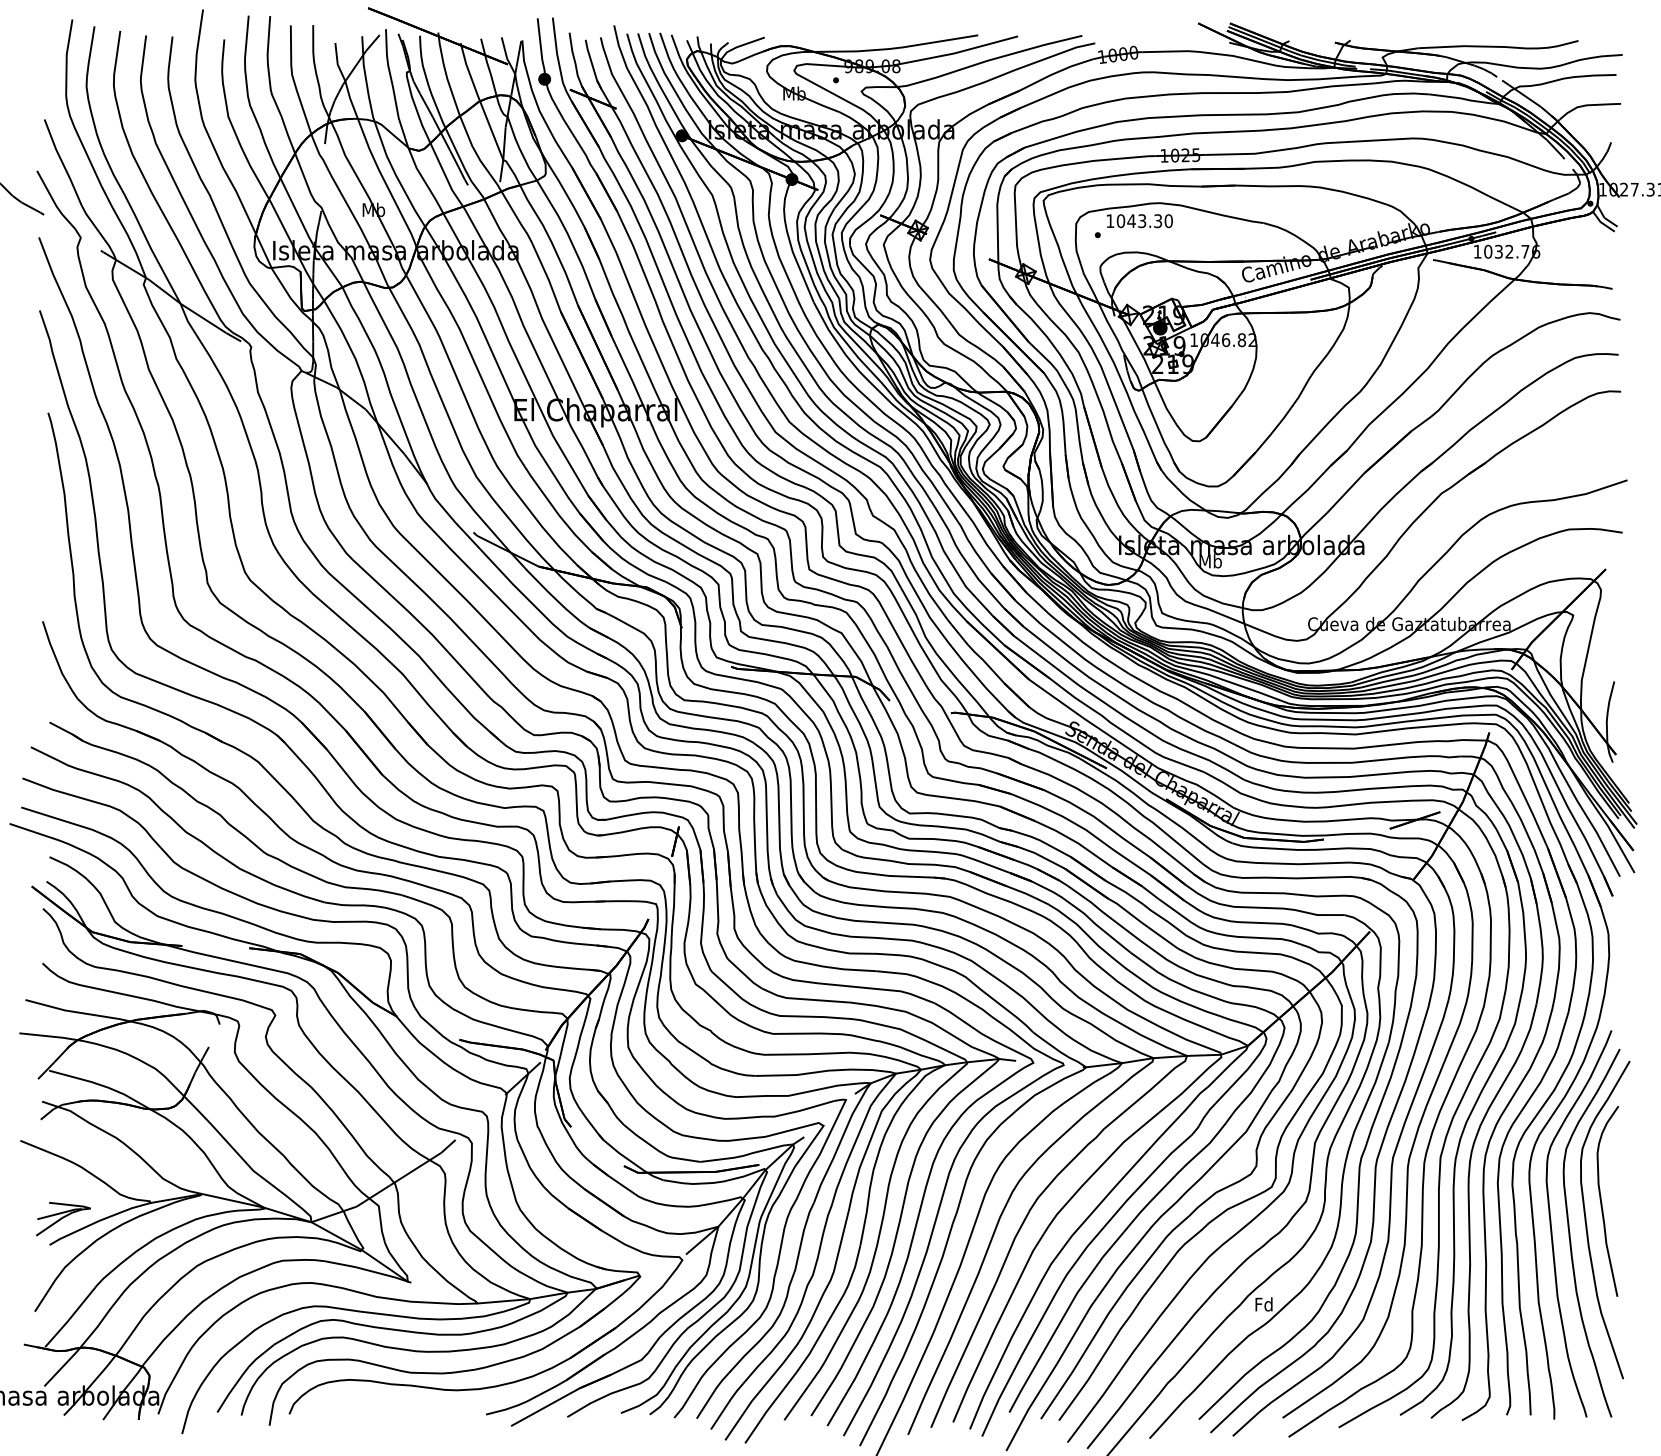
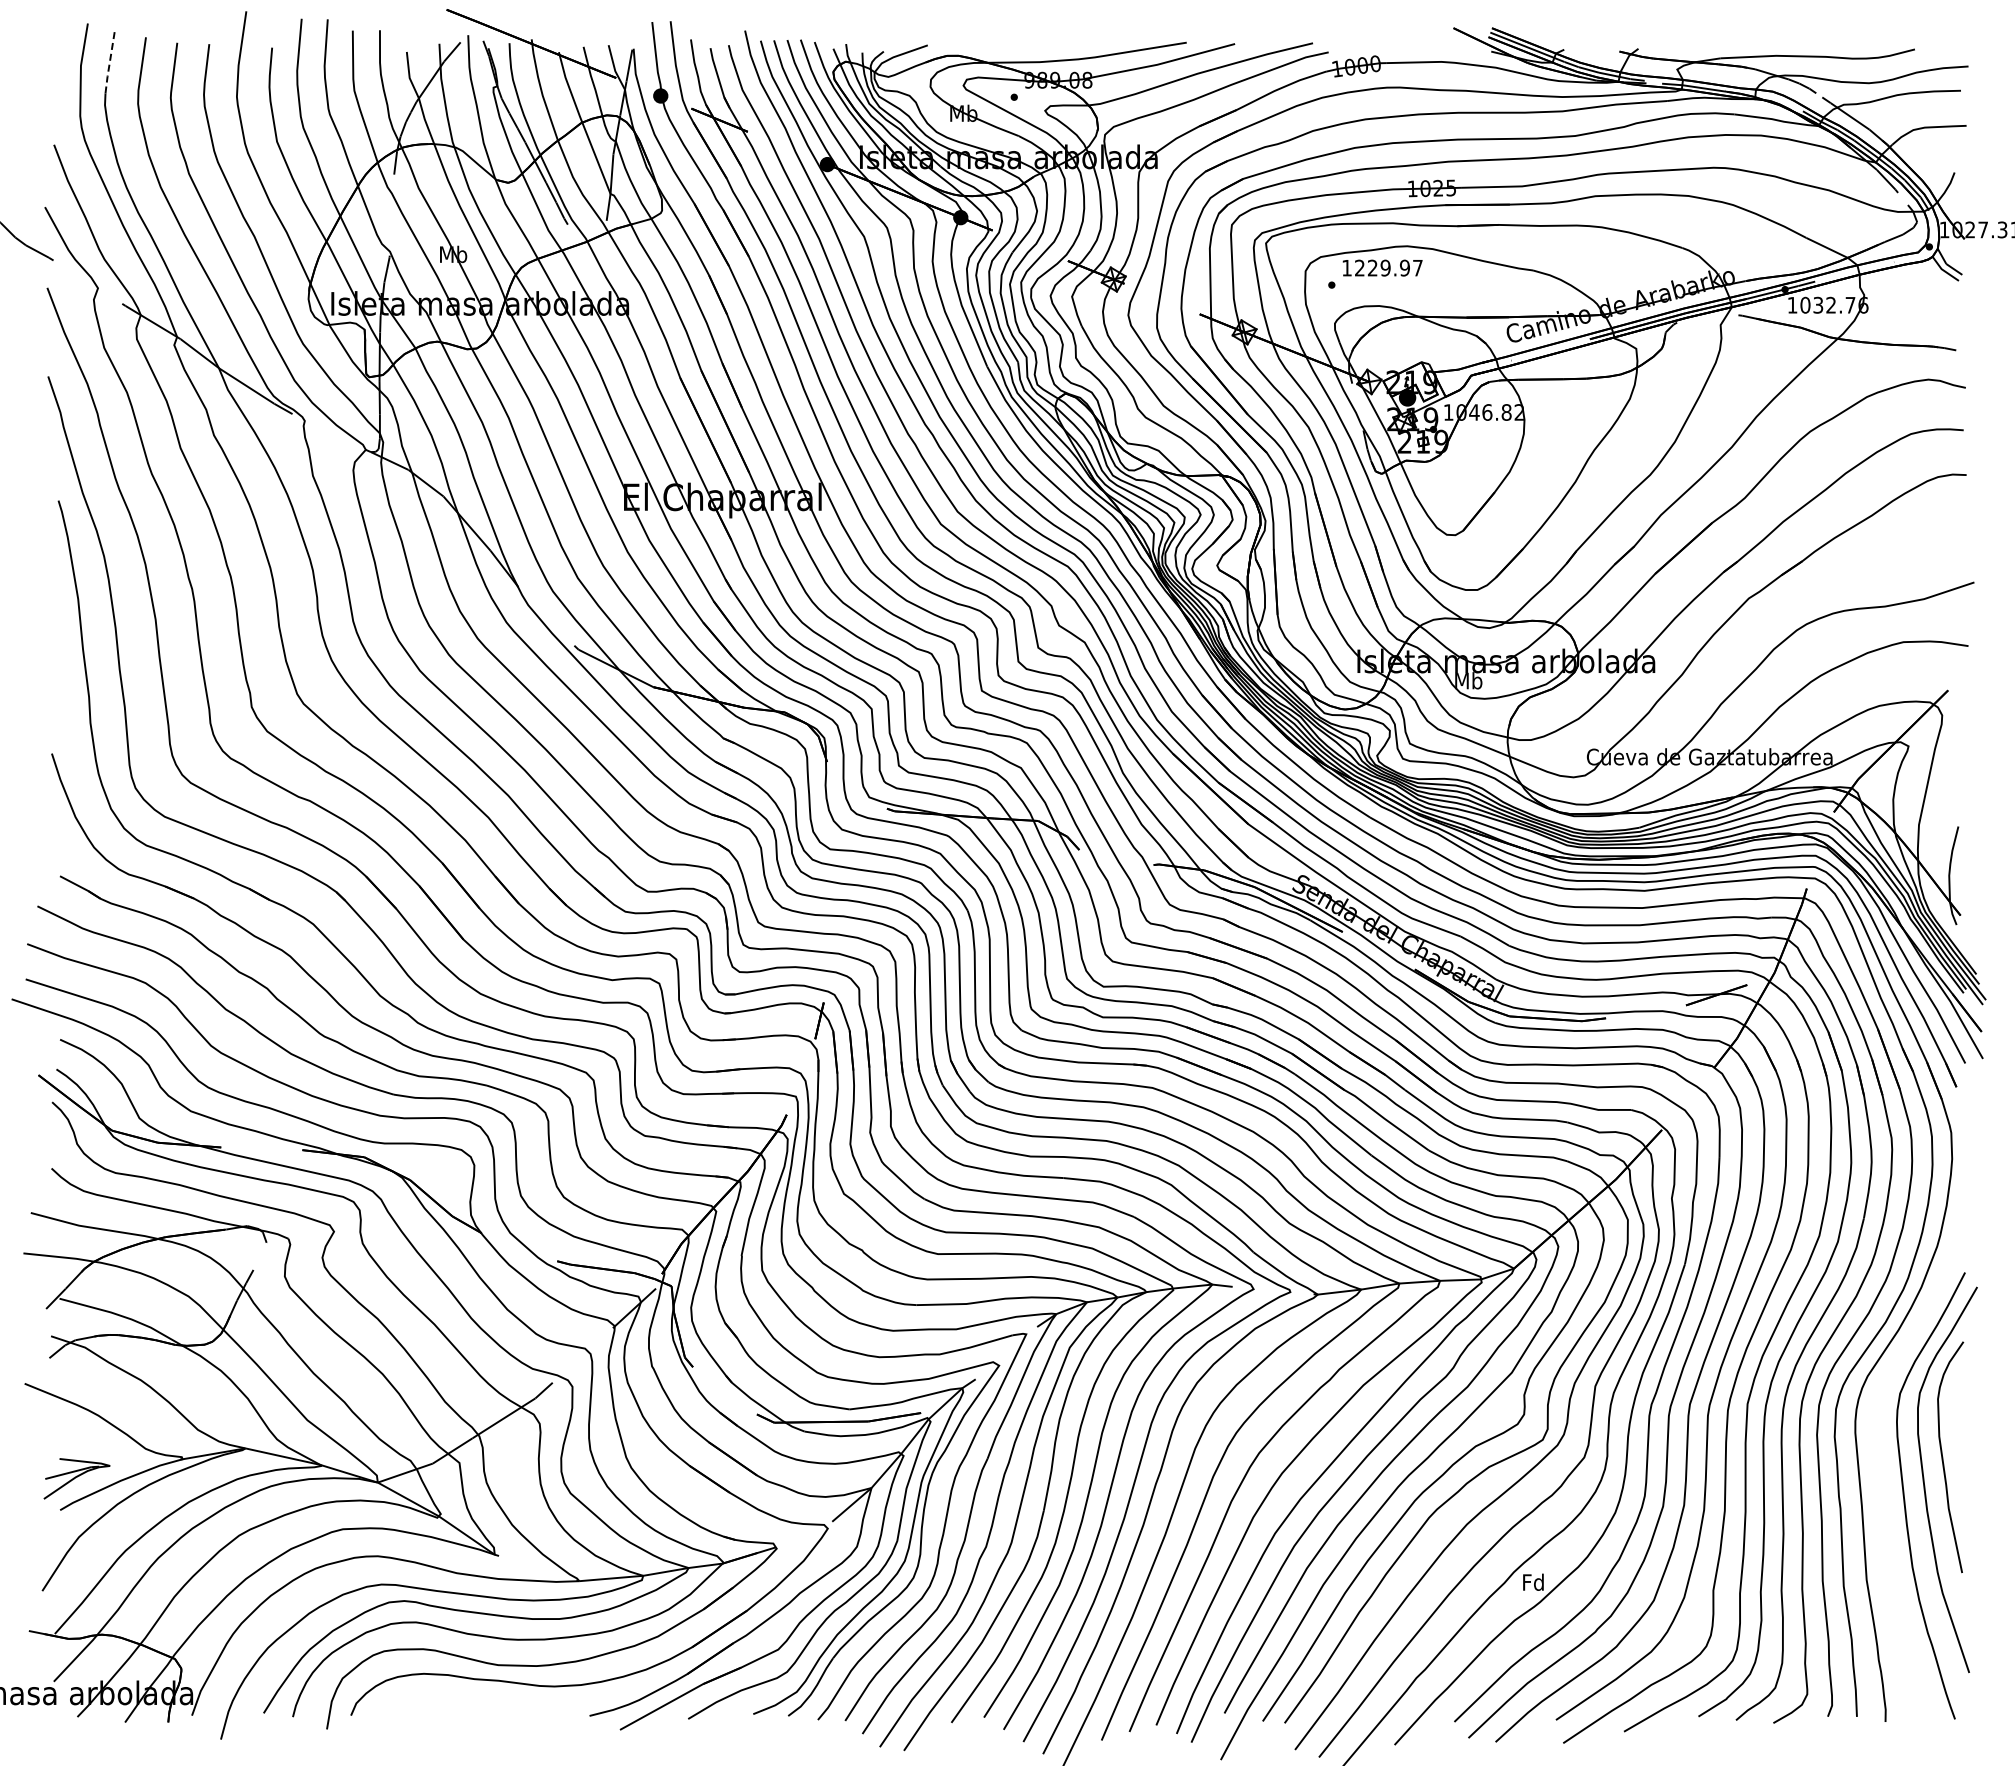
line: (90, 52) -> (109, 63), solid -> dashed
text: (1144, 220) -> (1388, 267), 1043.30 -> 1229.97
curve: (1551, 1224) -> (1882, 1485), removed

